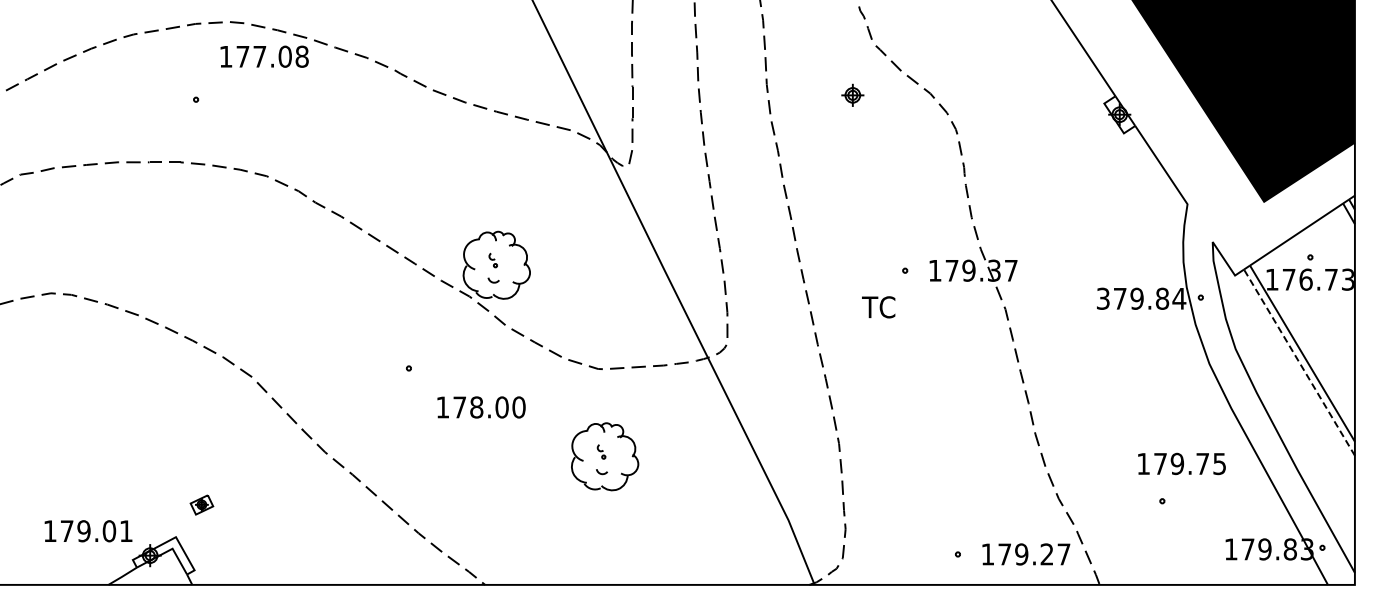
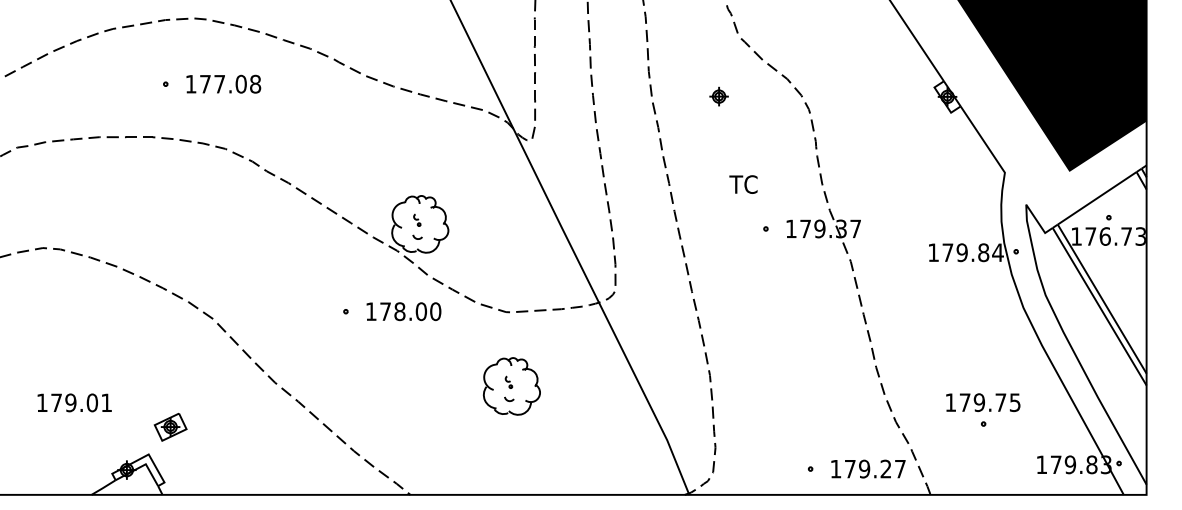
text: (264, 56) -> (223, 84), moved
part: (852, 94) -> (718, 95), moved
text: (1103, 298) -> (933, 252), 379.84 -> 179.84
text: (878, 307) -> (743, 184), moved
line: (1299, 362) -> (1099, 306), dashed -> solid
text: (481, 407) -> (403, 311), moved
text: (1181, 463) -> (982, 402), moved
part: (201, 504) -> (170, 426), size x1.67
text: (88, 531) -> (74, 403), moved

